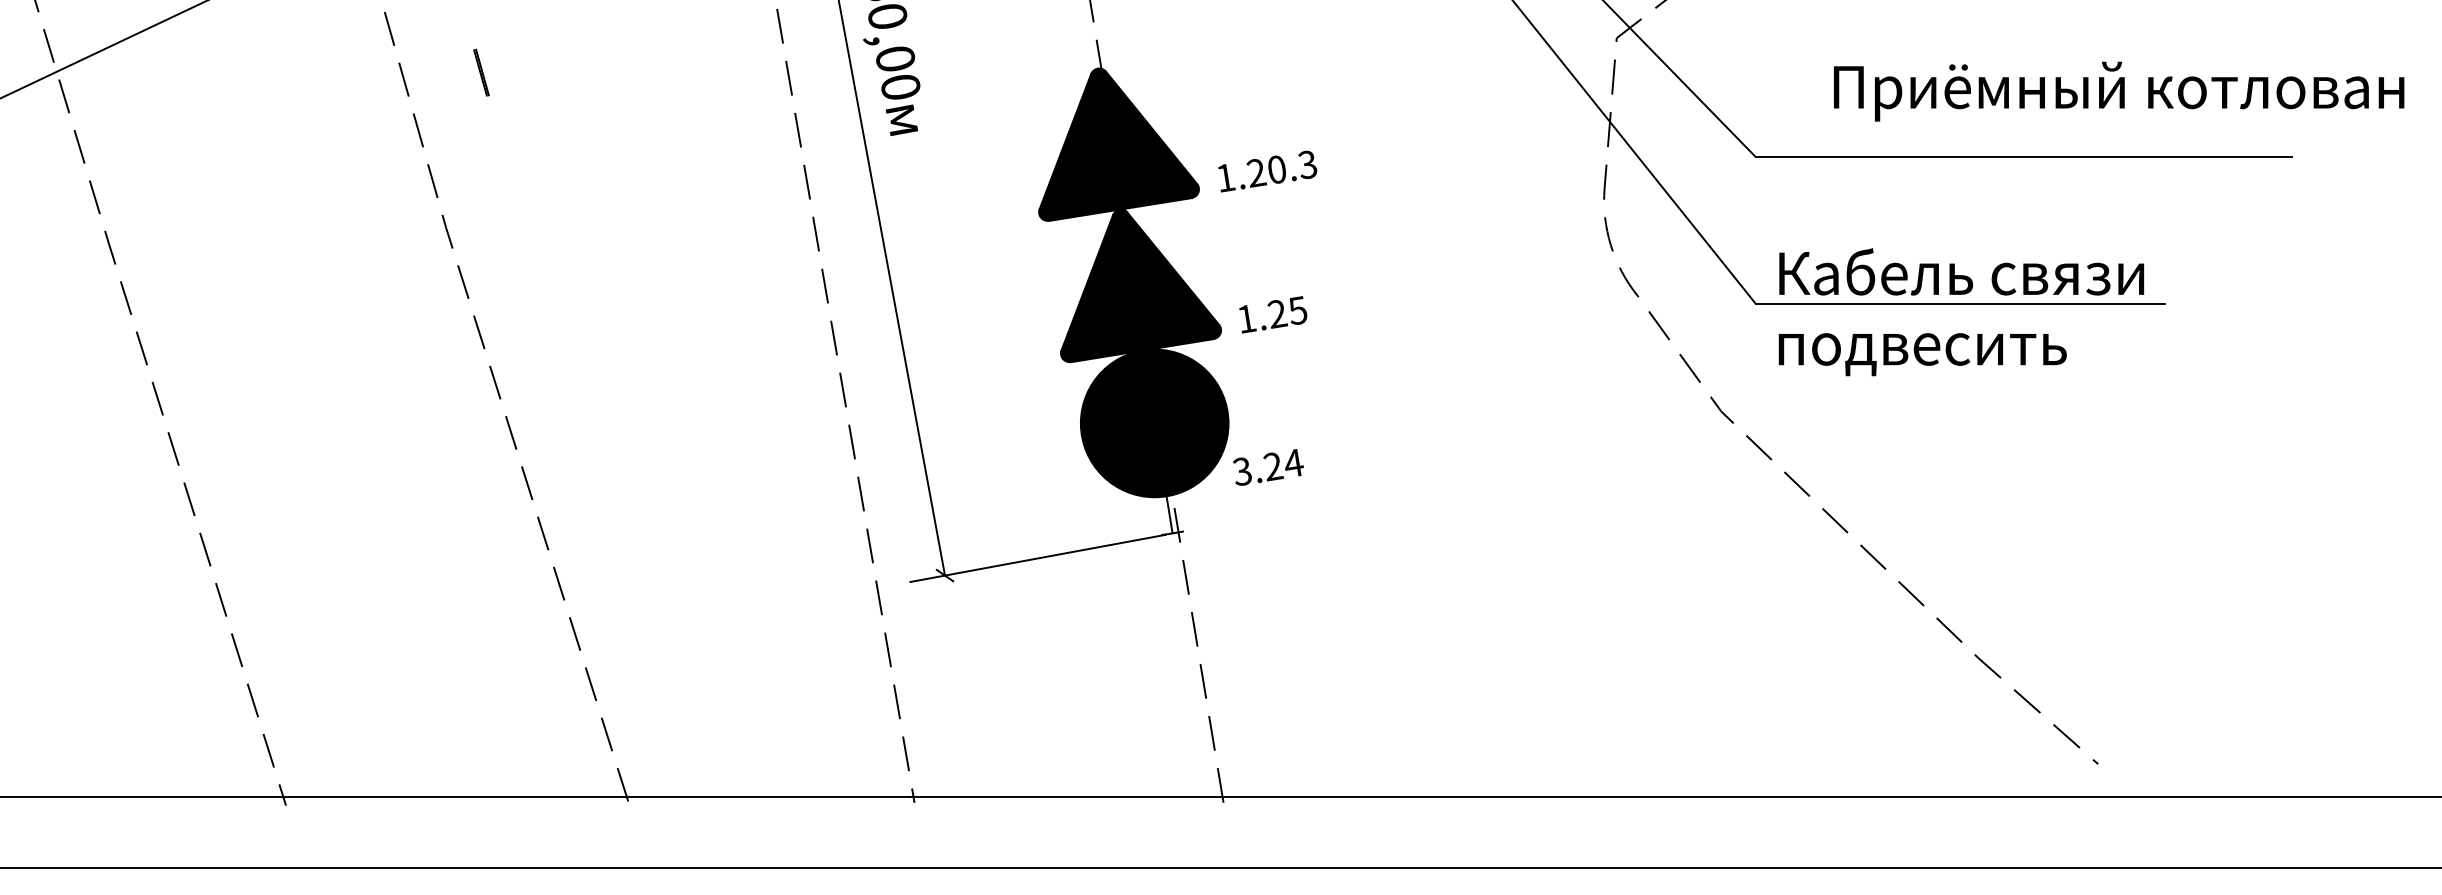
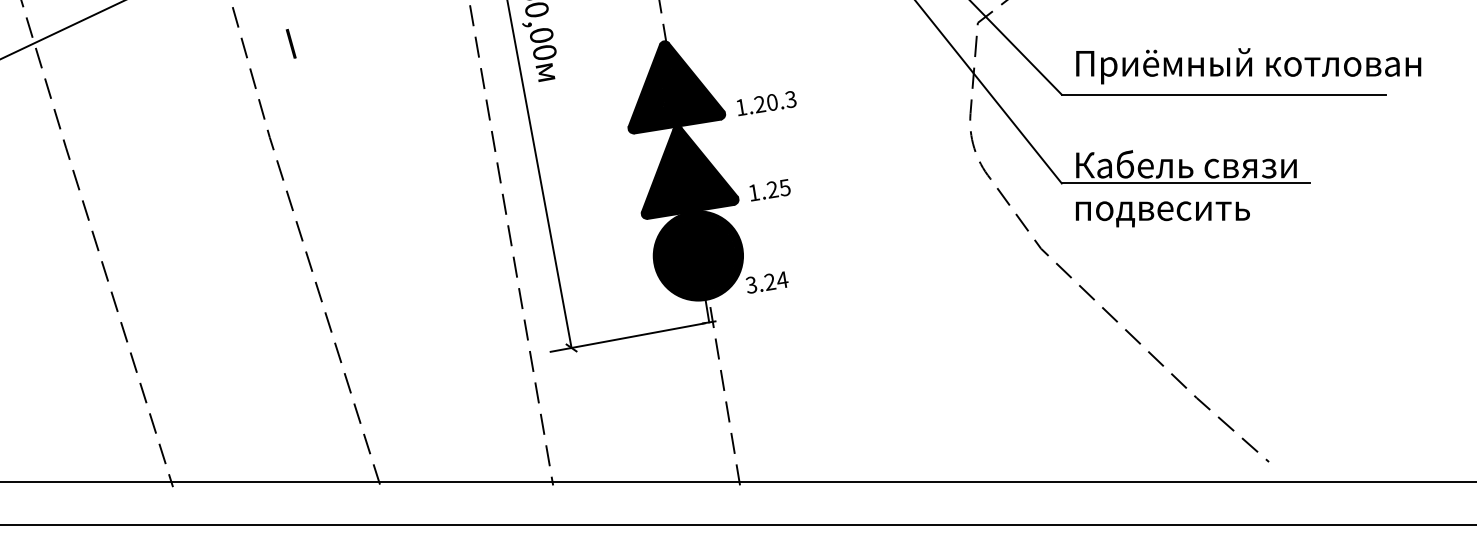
text: (2118, 92) -> (1248, 66), moved

